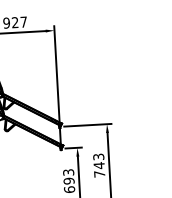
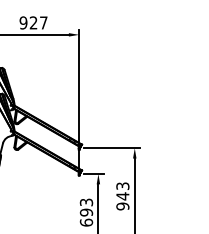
text: (99, 174) -> (122, 206), 743 -> 943

